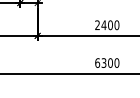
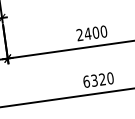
text: (110, 62) -> (102, 78), 6300 -> 6320

